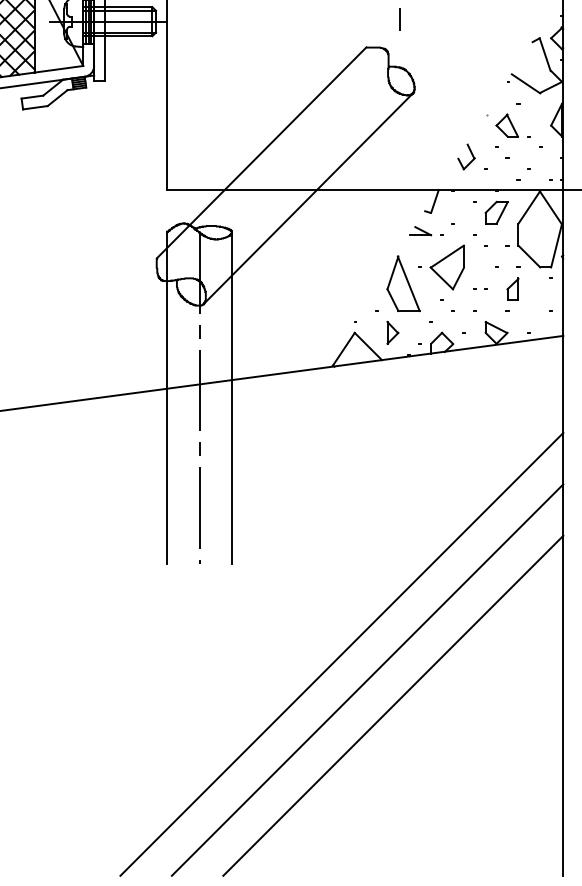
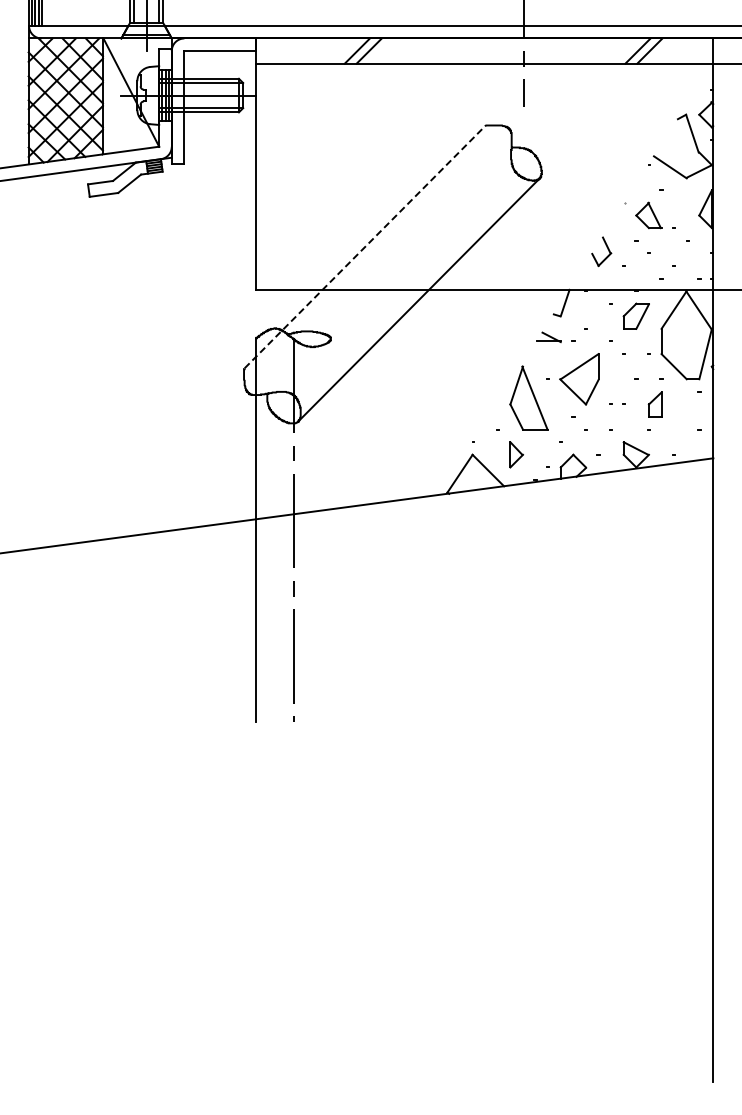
line: (261, 152) -> (365, 246), solid -> dashed
line: (232, 397) -> (331, 529), removed
line: (341, 654) -> (457, 825), removed
line: (367, 680) -> (487, 855), removed
line: (392, 705) -> (516, 885), removed

